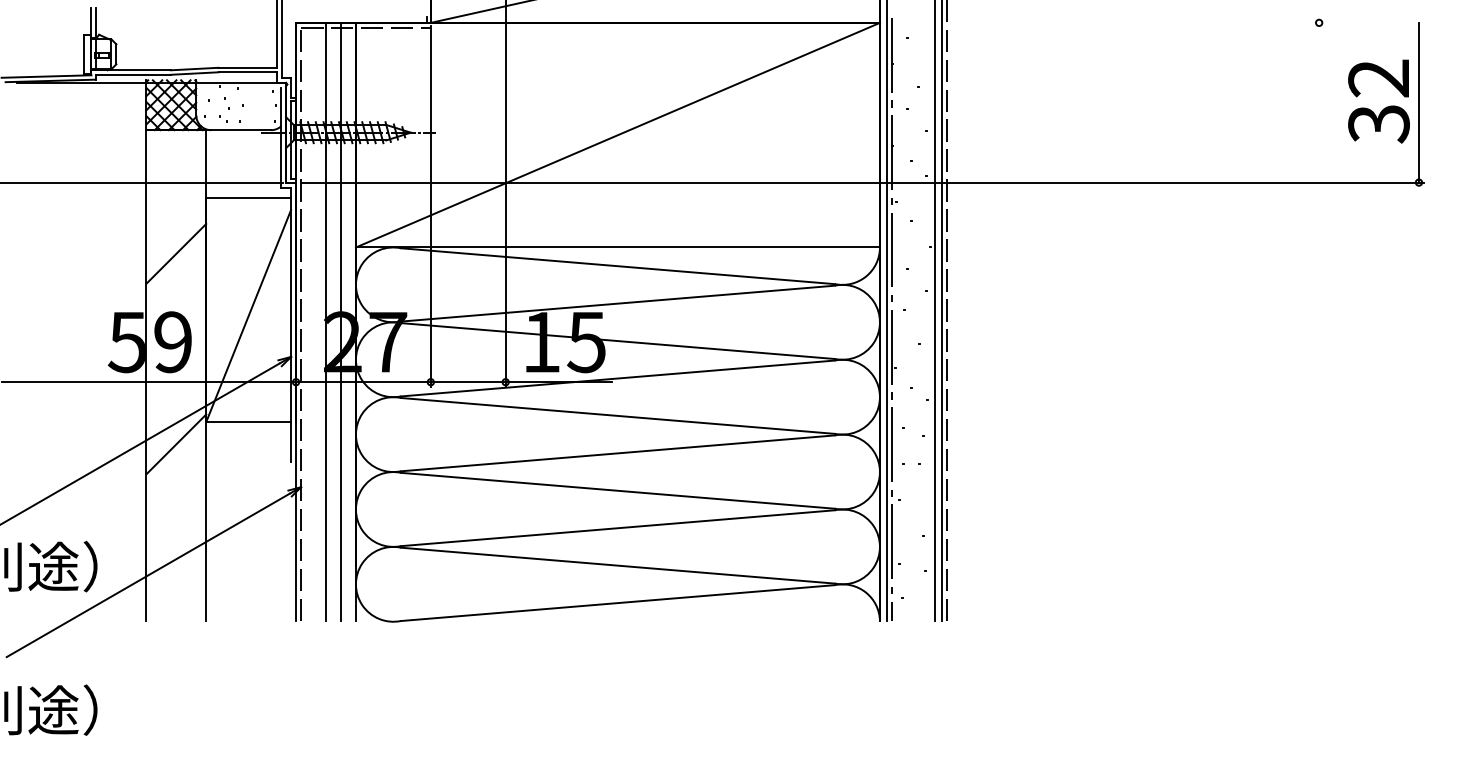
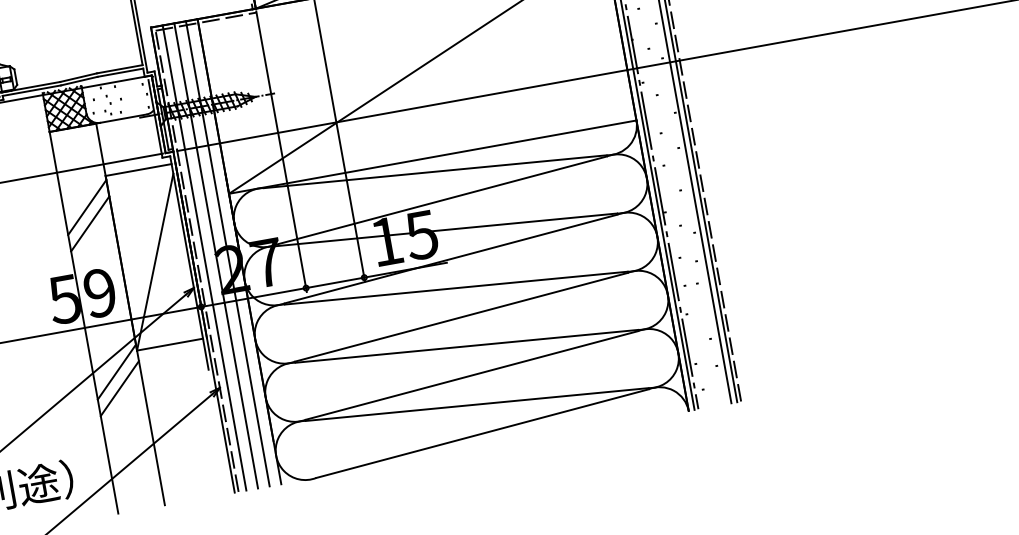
line: (176, 232) -> (87, 207), added
line: (311, 321) -> (204, 257), added
line: (176, 465) -> (120, 388), added

